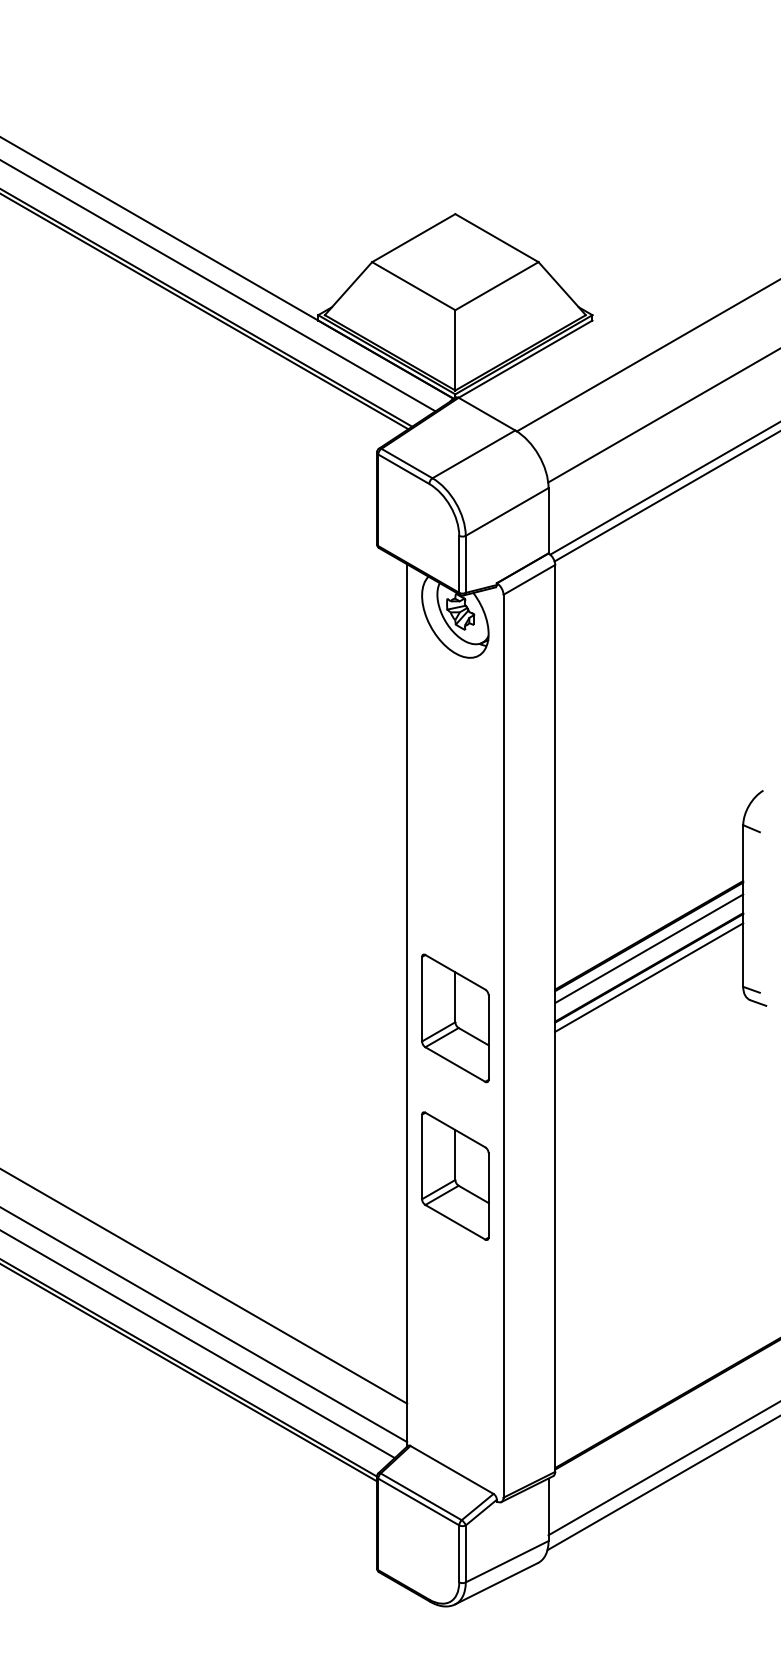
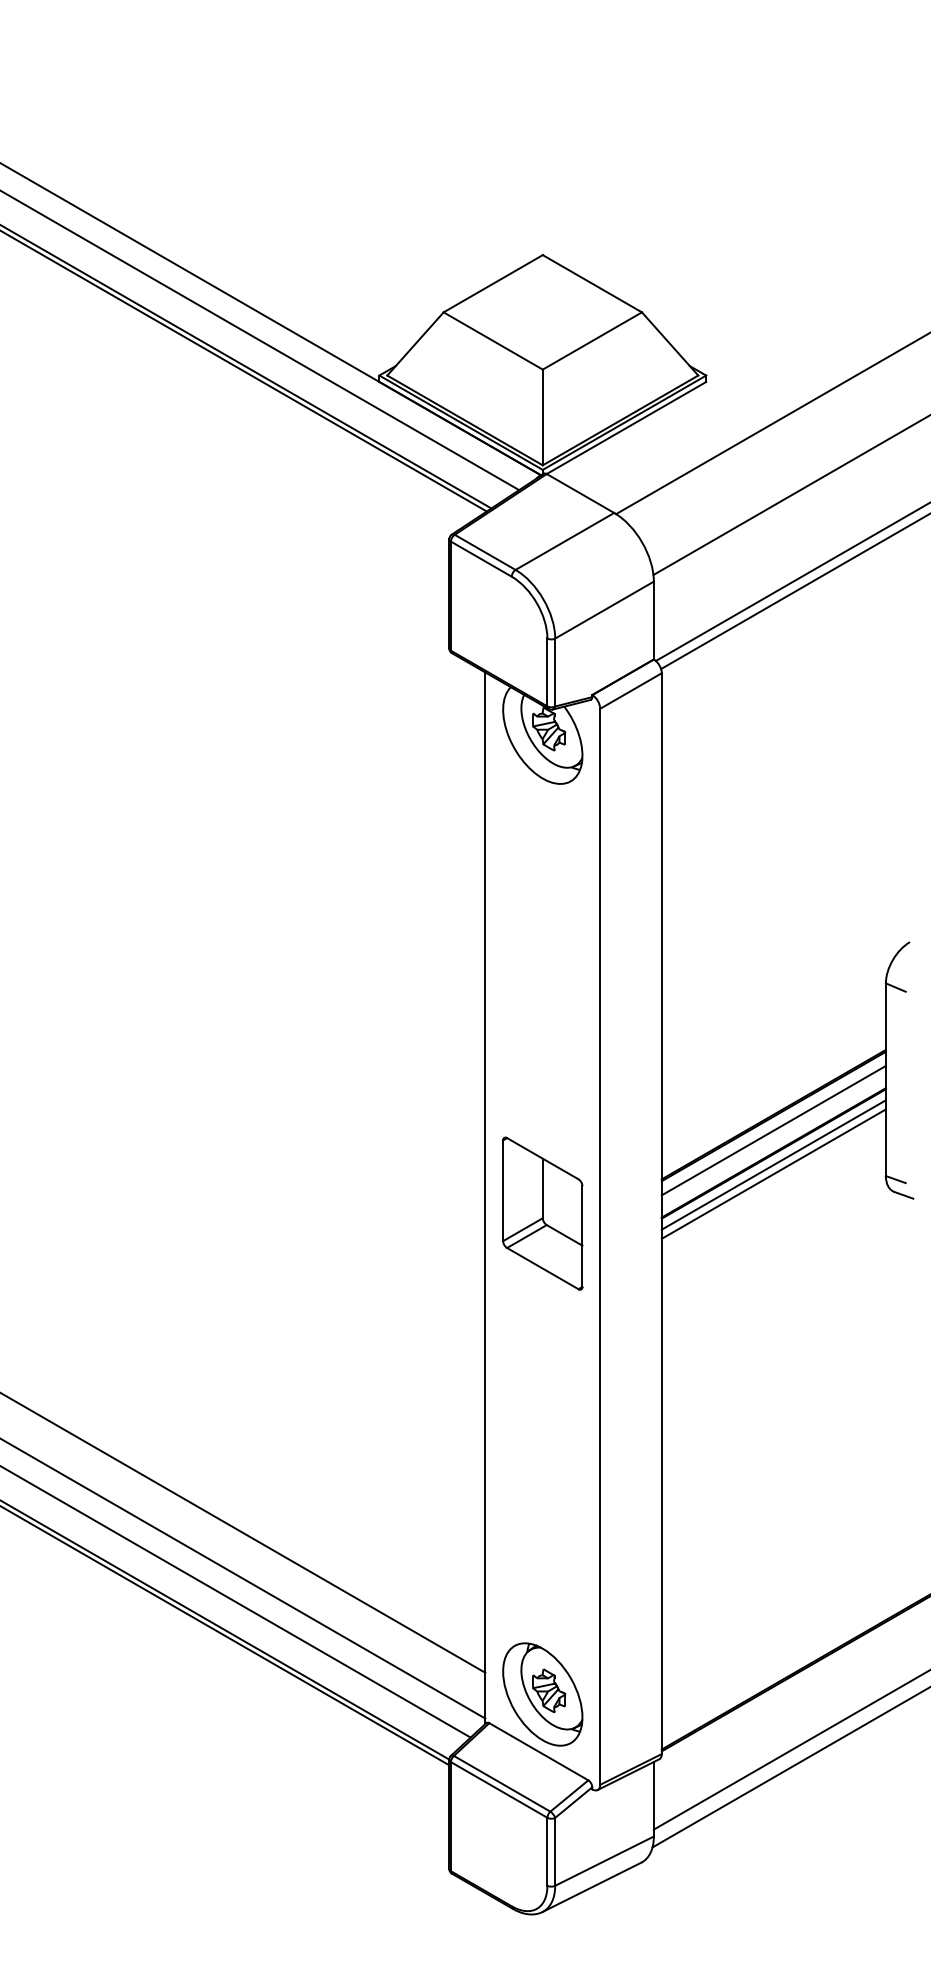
line: (648, 984) -> (773, 1173), added
part: (455, 1176) -> (542, 1401), removed
part: (455, 1421) -> (542, 1694), added

